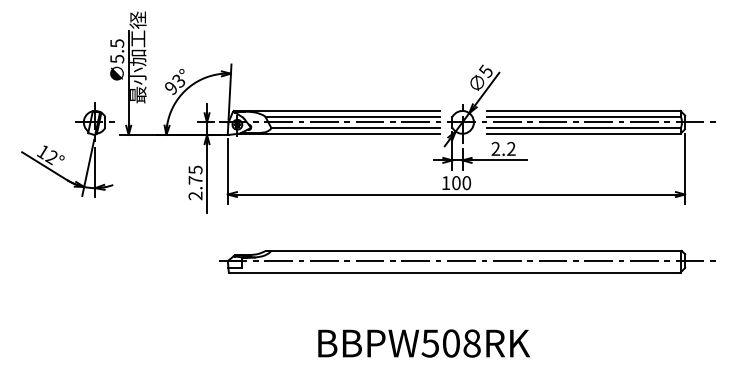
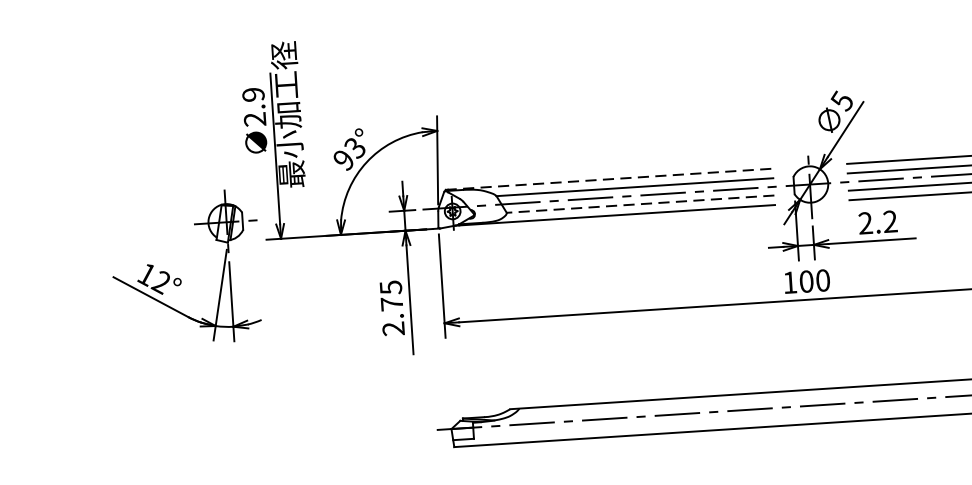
text: (117, 51) -> (254, 107), 5.5 -> 2.9
line: (336, 110) -> (608, 178), solid -> dashed
line: (354, 127) -> (638, 203), solid -> dashed

